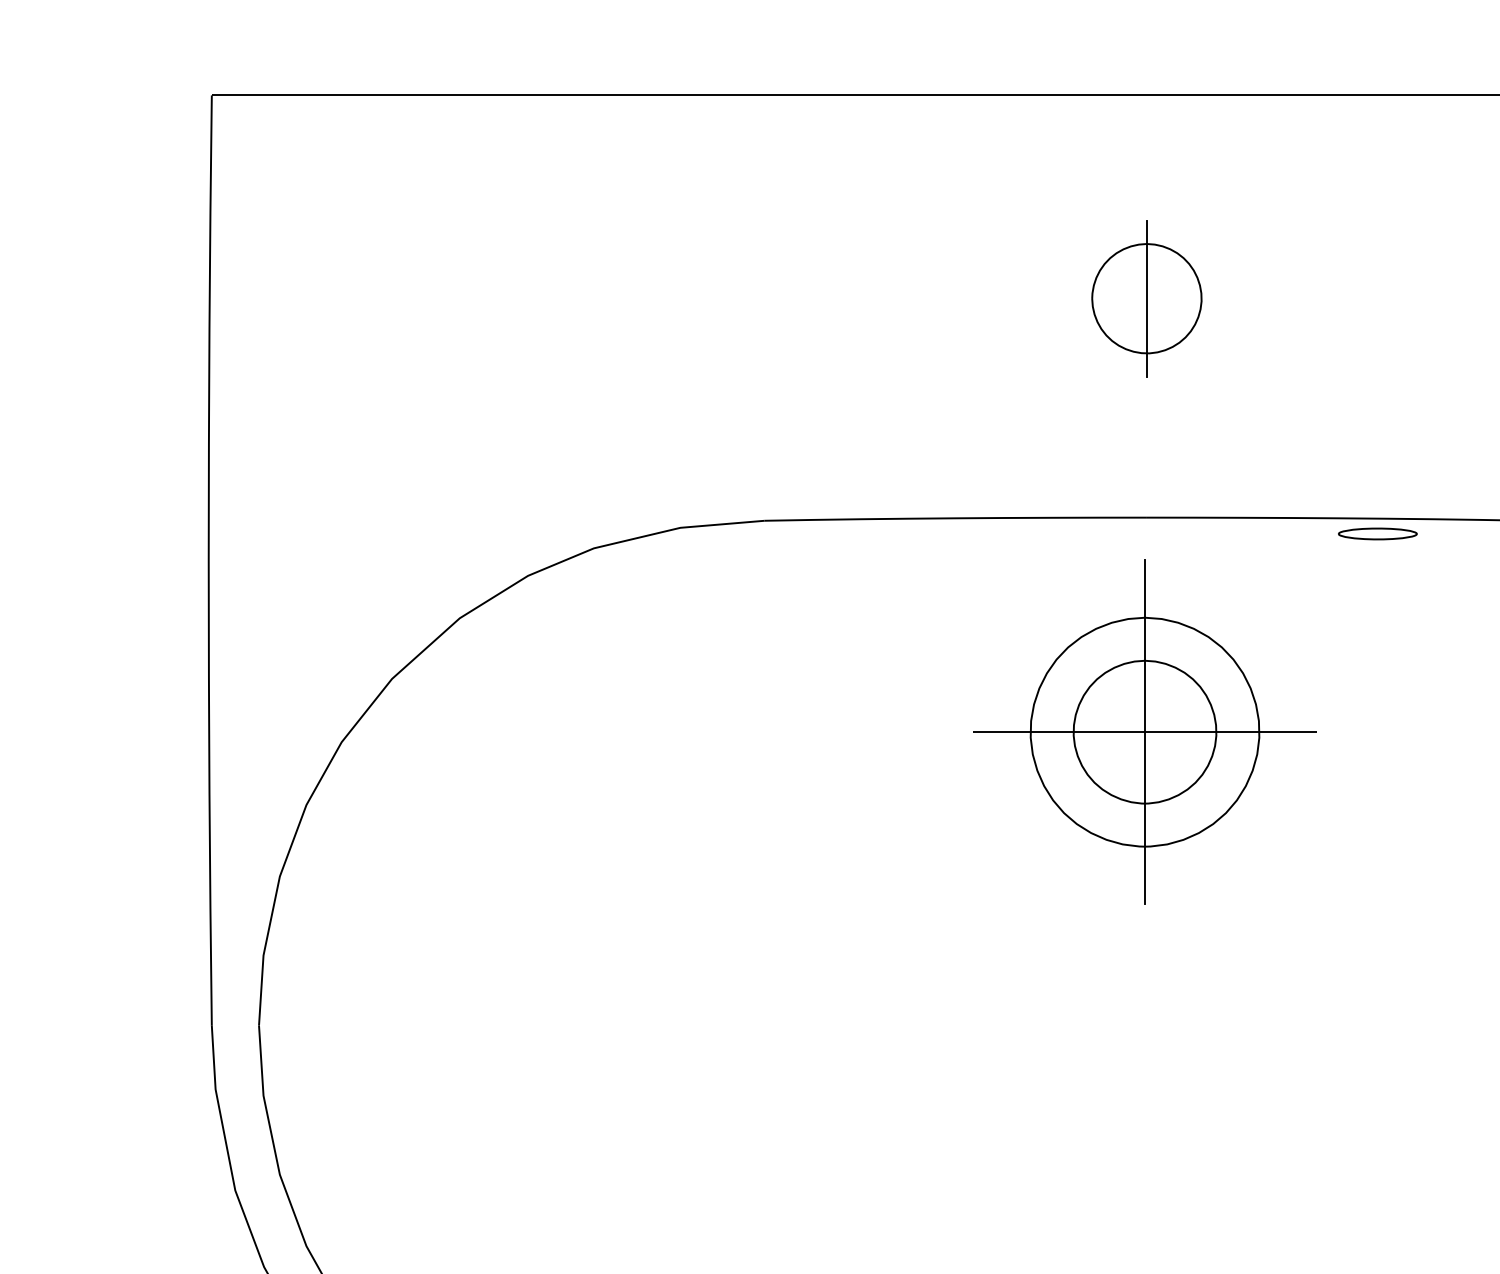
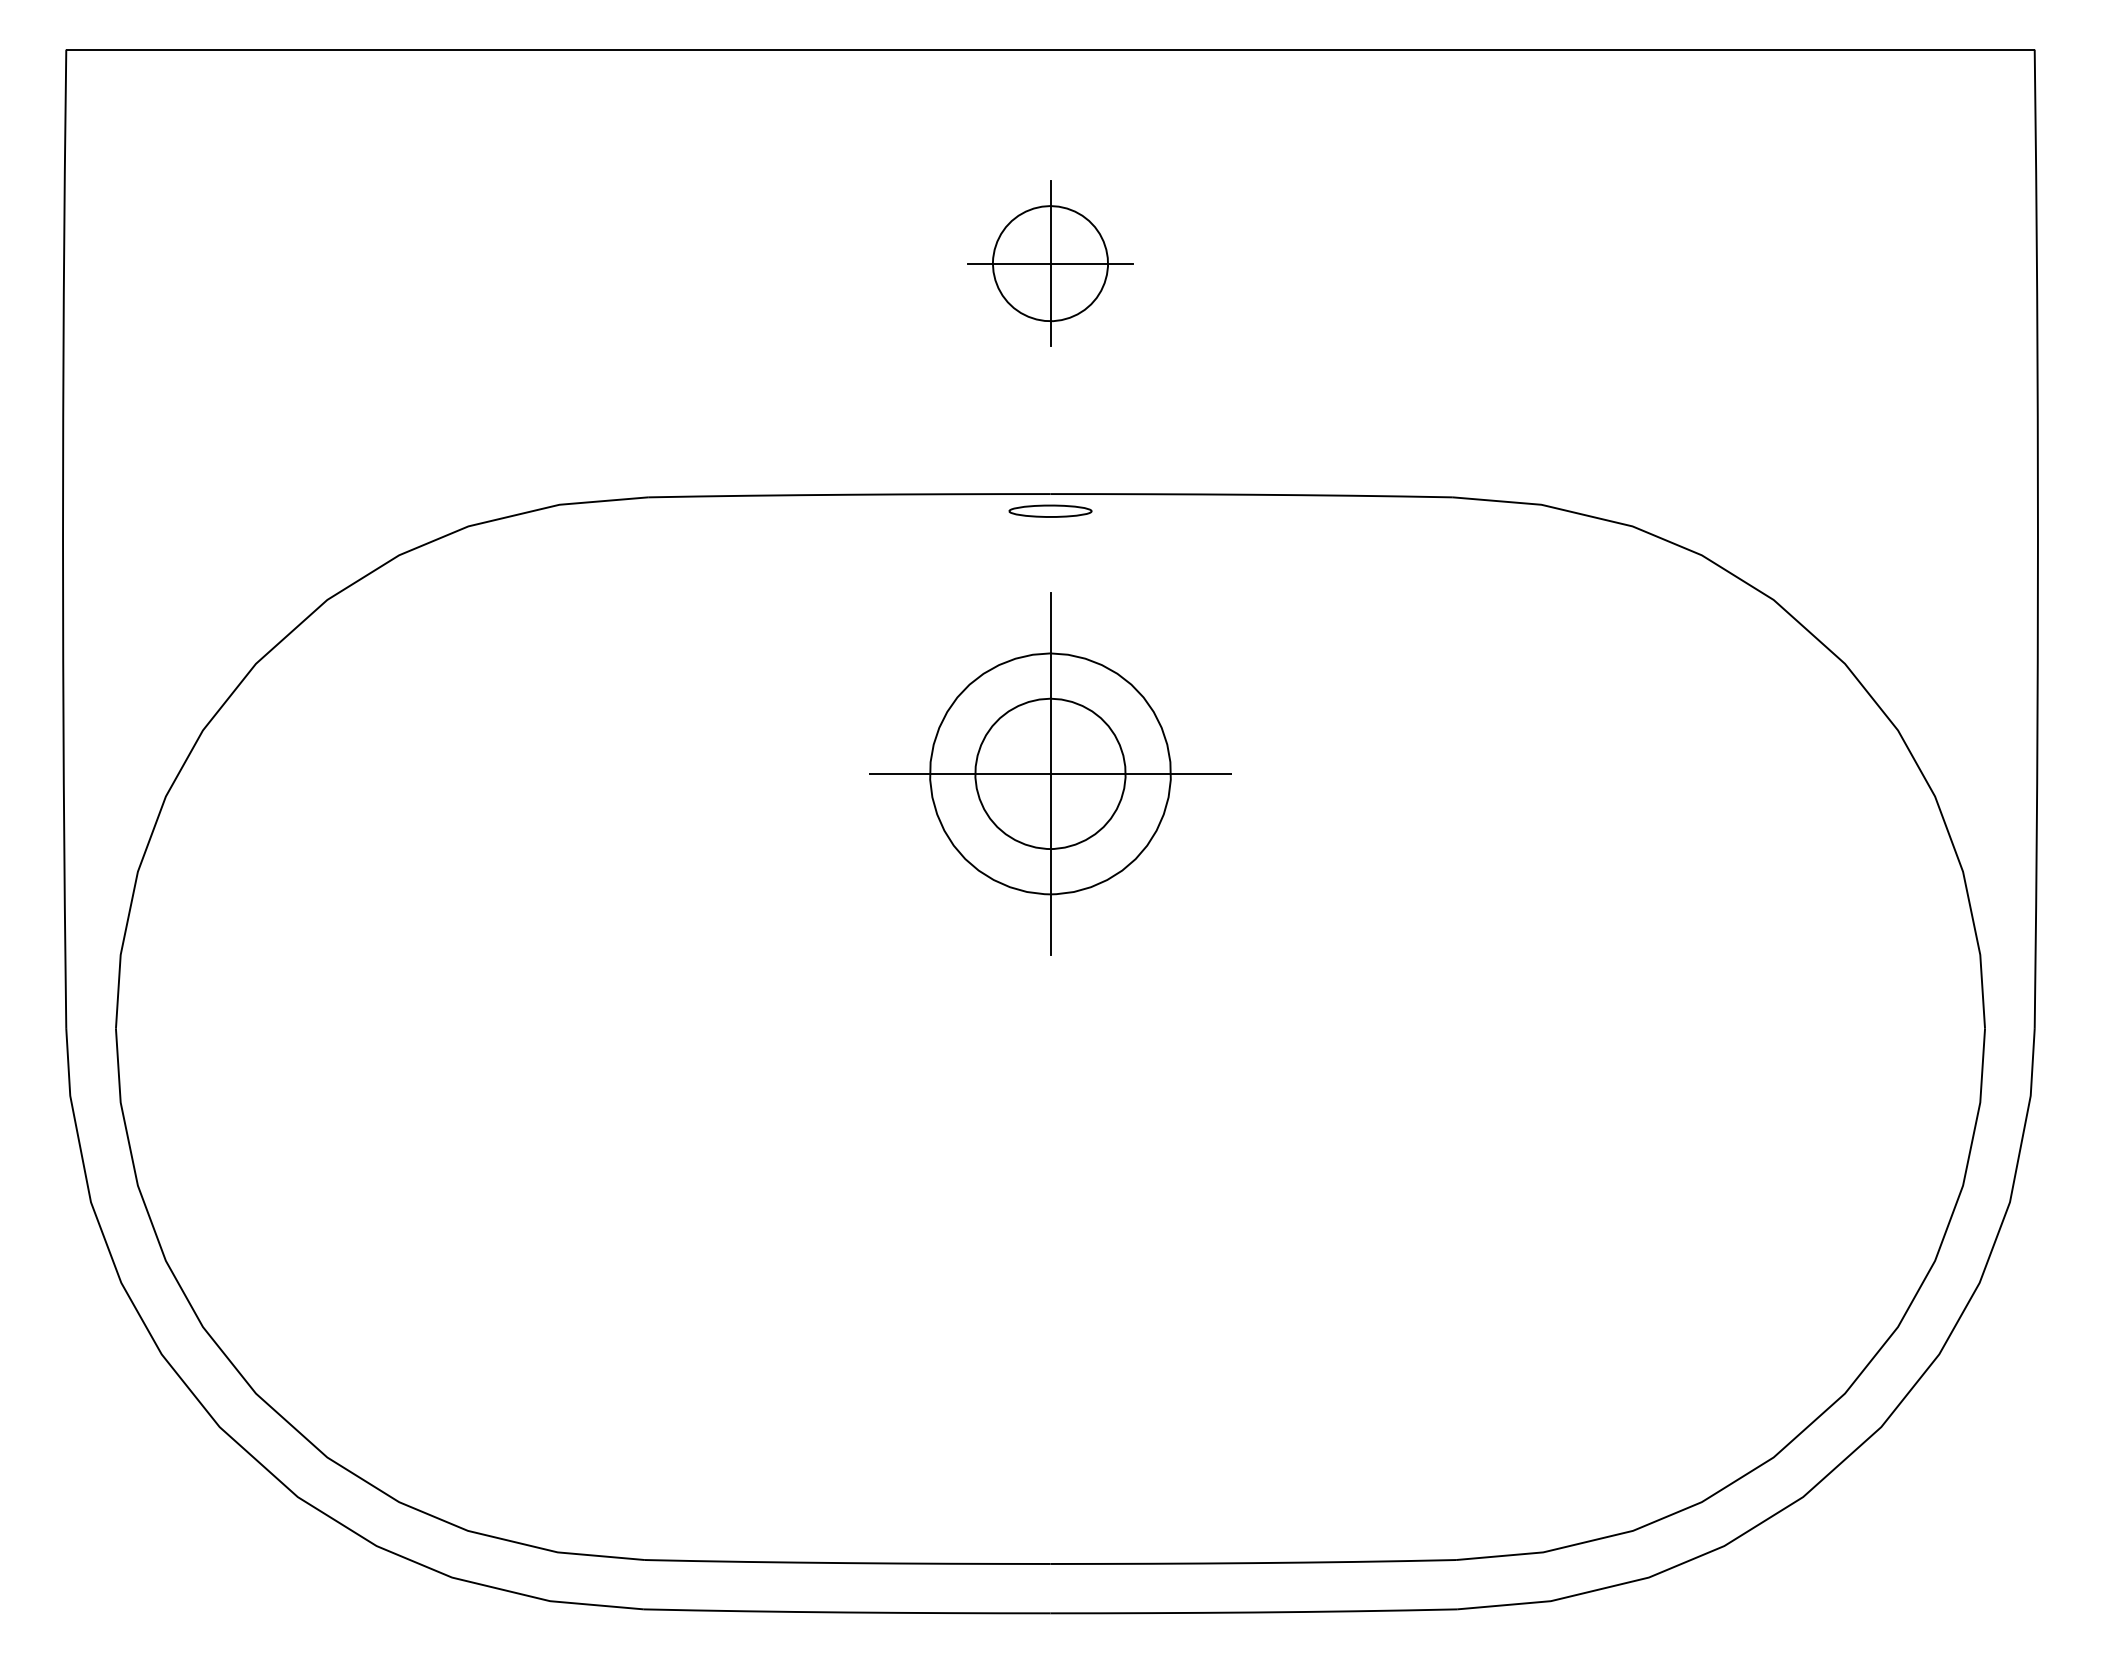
line: (1146, 298) -> (1050, 263), added
part: (1377, 533) -> (1050, 510), moved
part: (1145, 731) -> (1050, 773), moved

